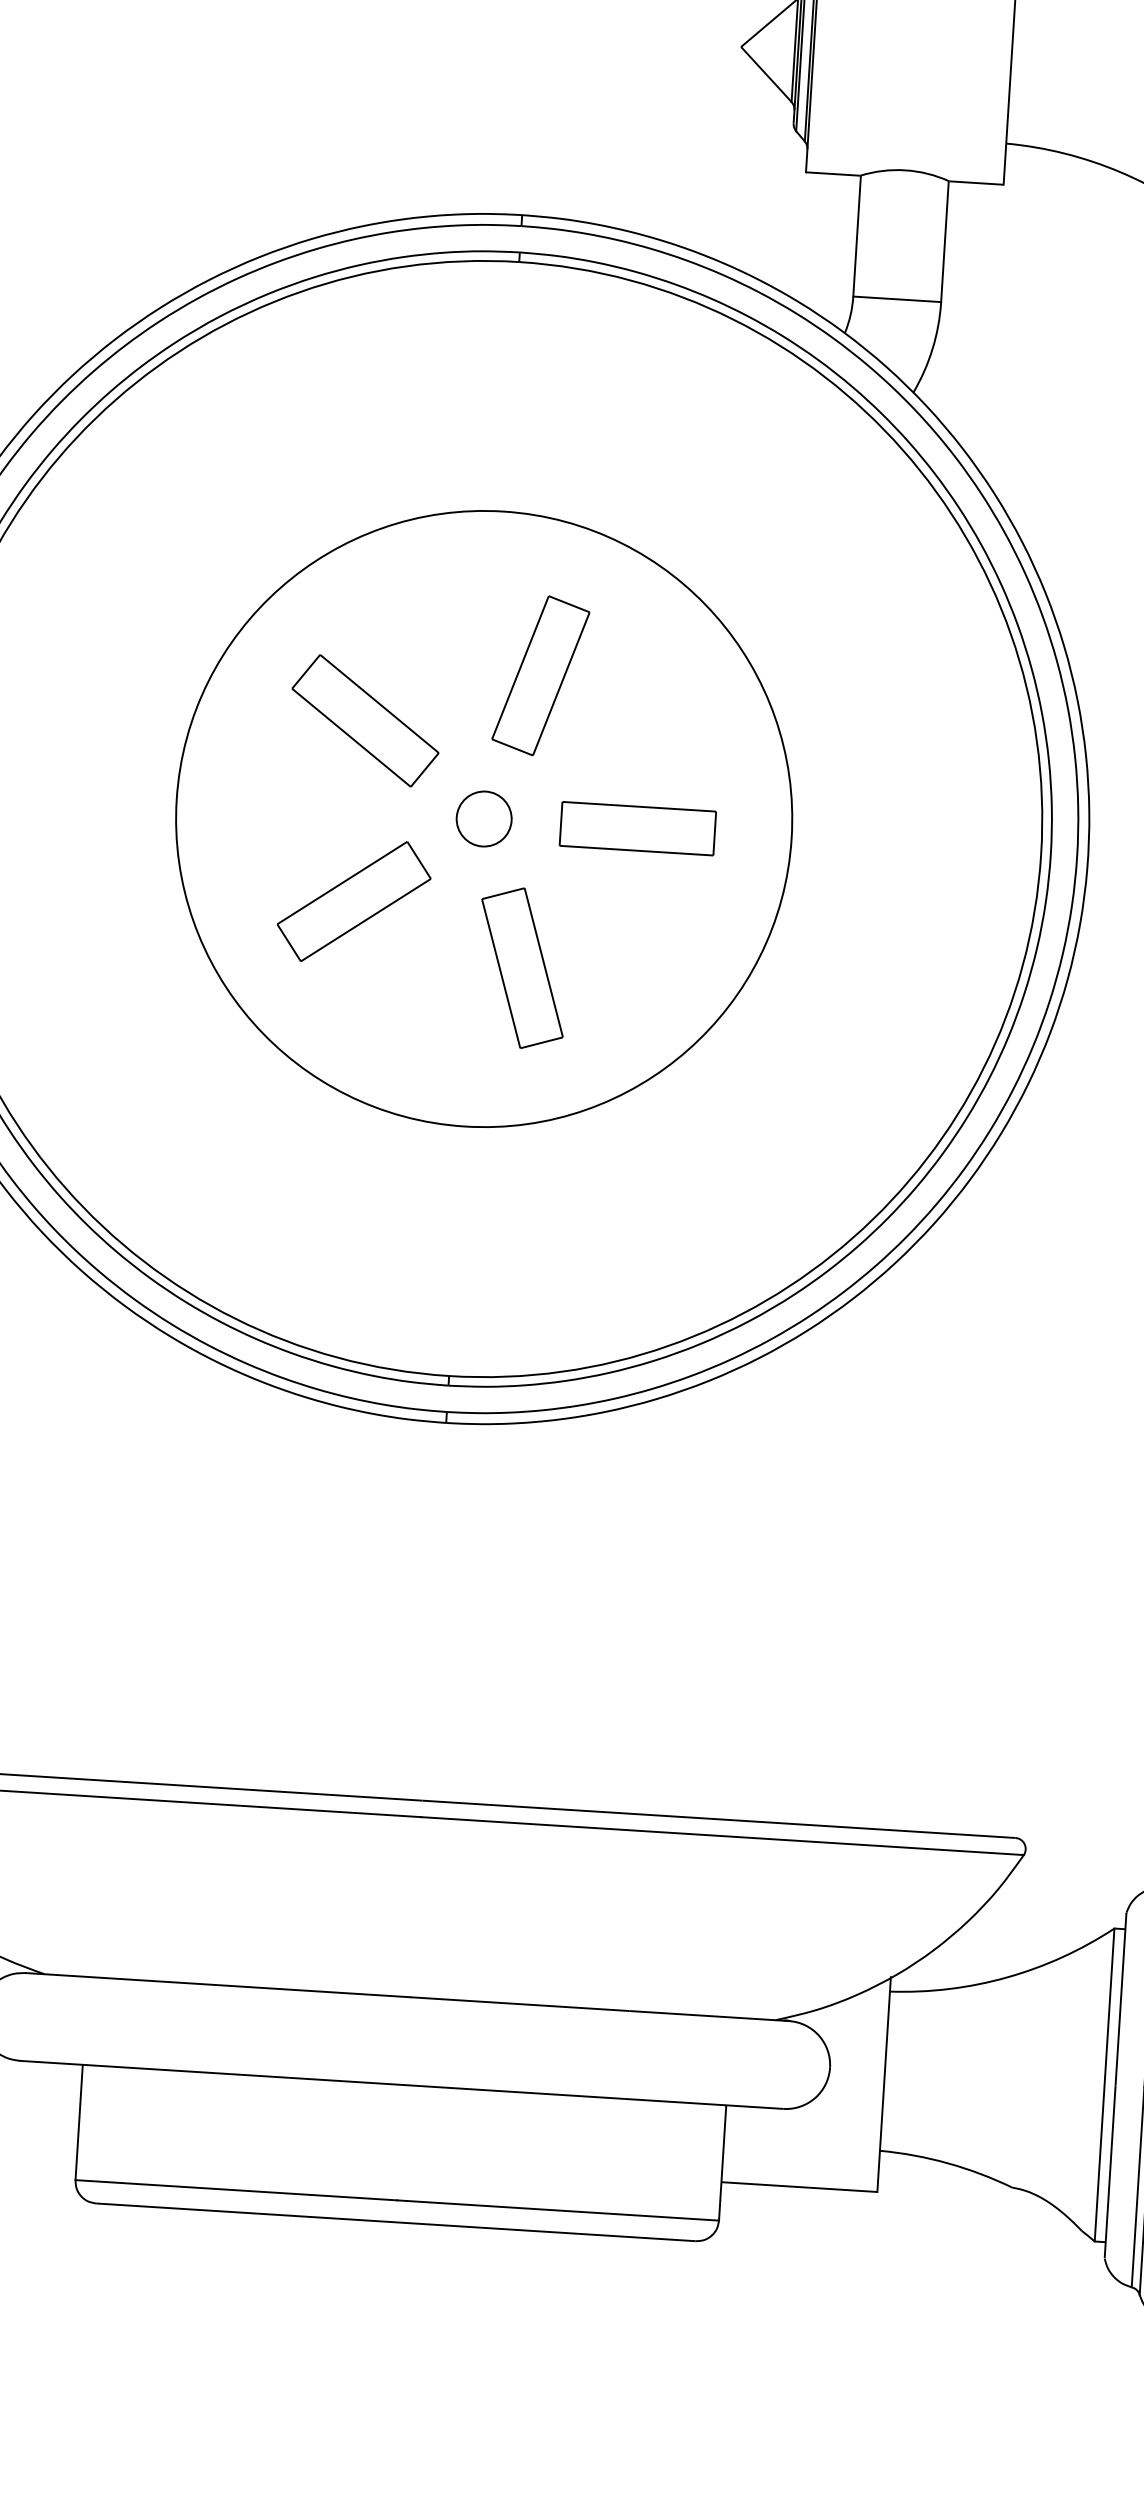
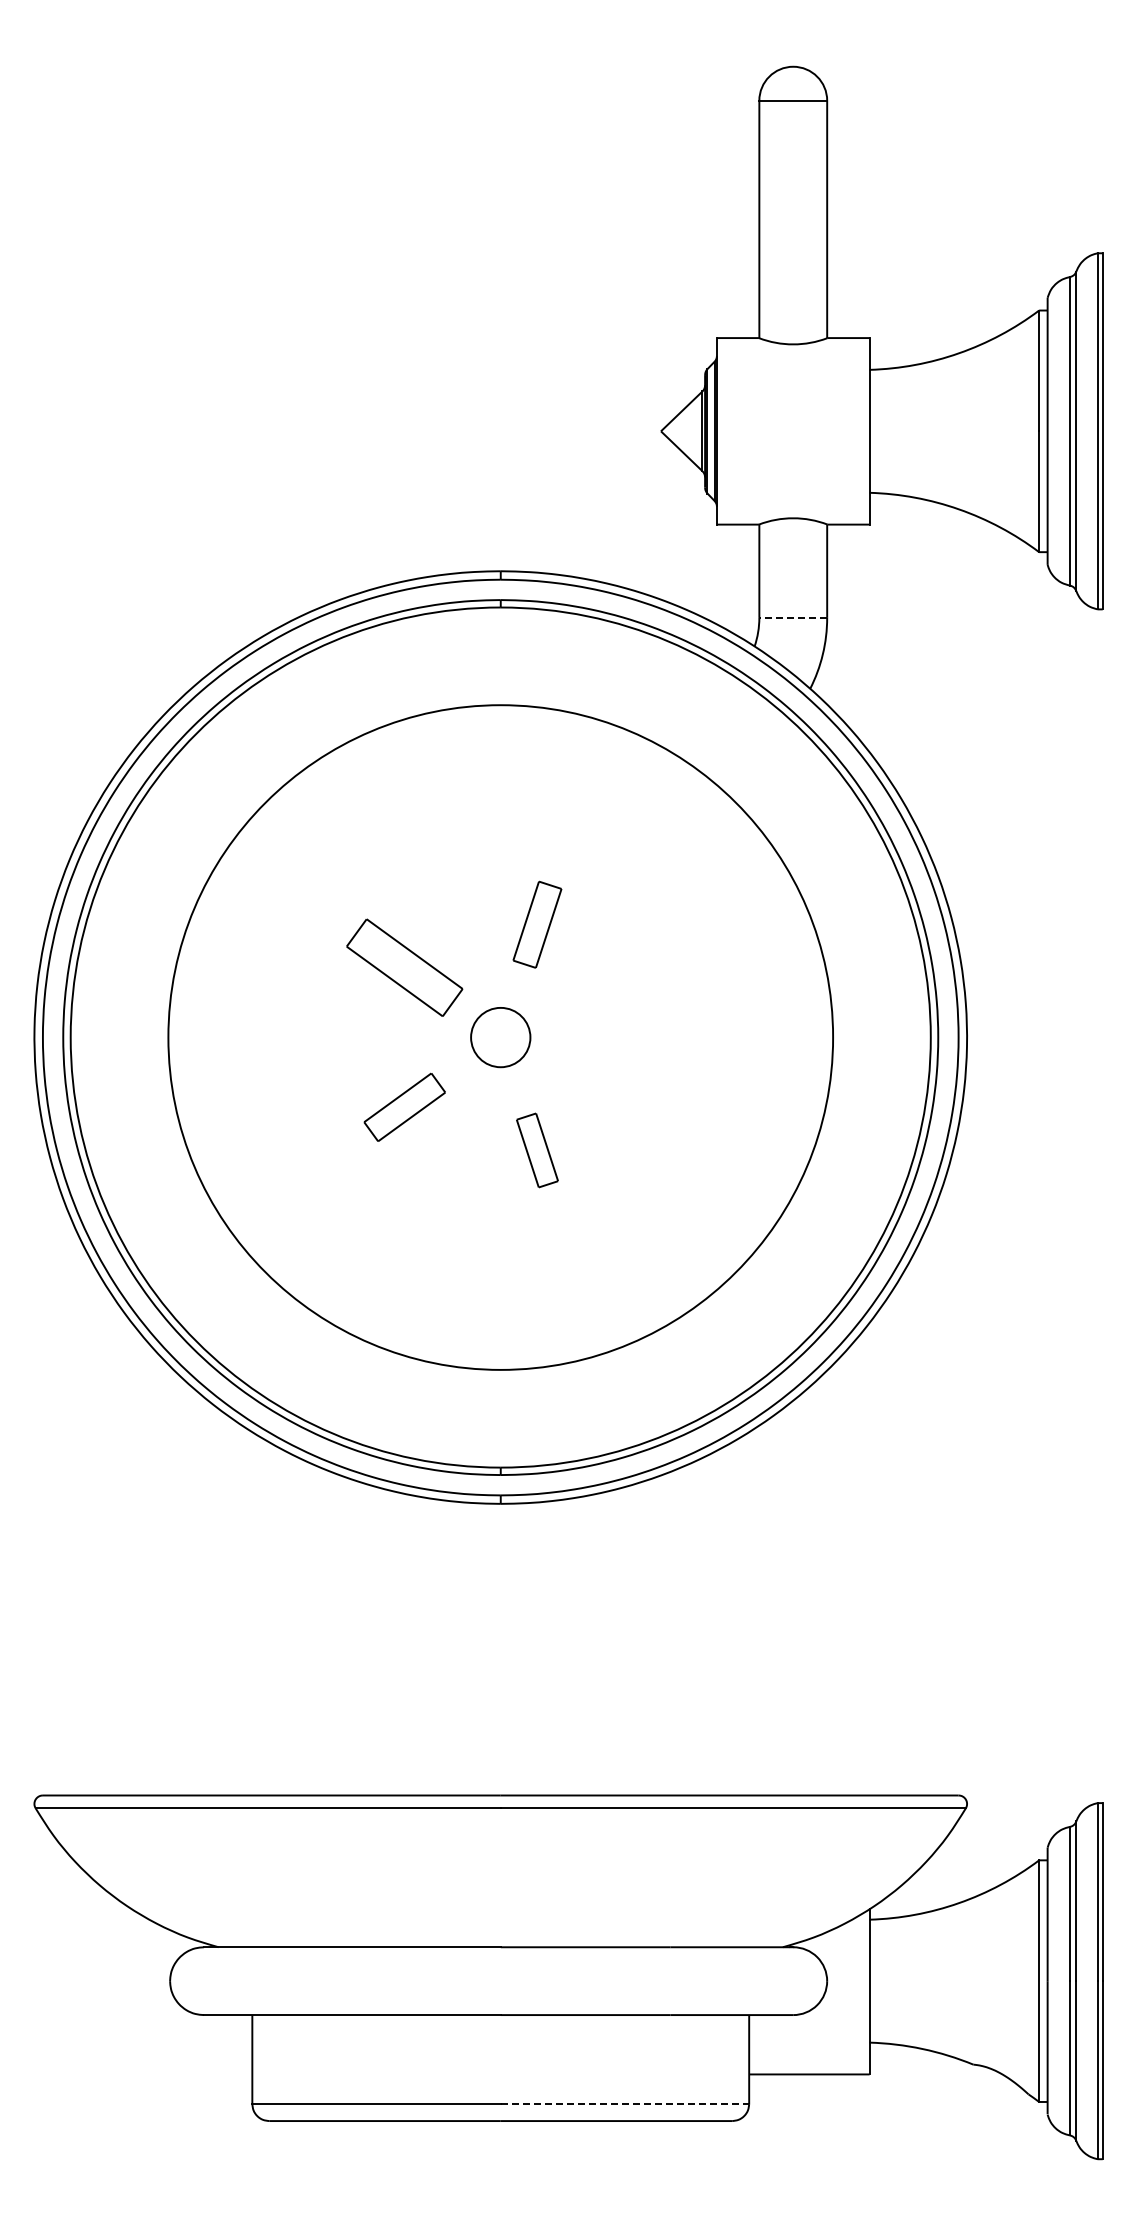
line: (897, 298) -> (793, 617), solid -> dashed
part: (540, 675) -> (537, 924), size x0.7
circle: (483, 818) -> (500, 1037), size x1.4
circle: (483, 818) -> (500, 1037), size x1.4
part: (637, 828) -> (619, 1037), removed
part: (353, 901) -> (404, 1107), size x0.7
part: (522, 968) -> (537, 1150), size x0.6
line: (558, 2211) -> (625, 2104), solid -> dashed

